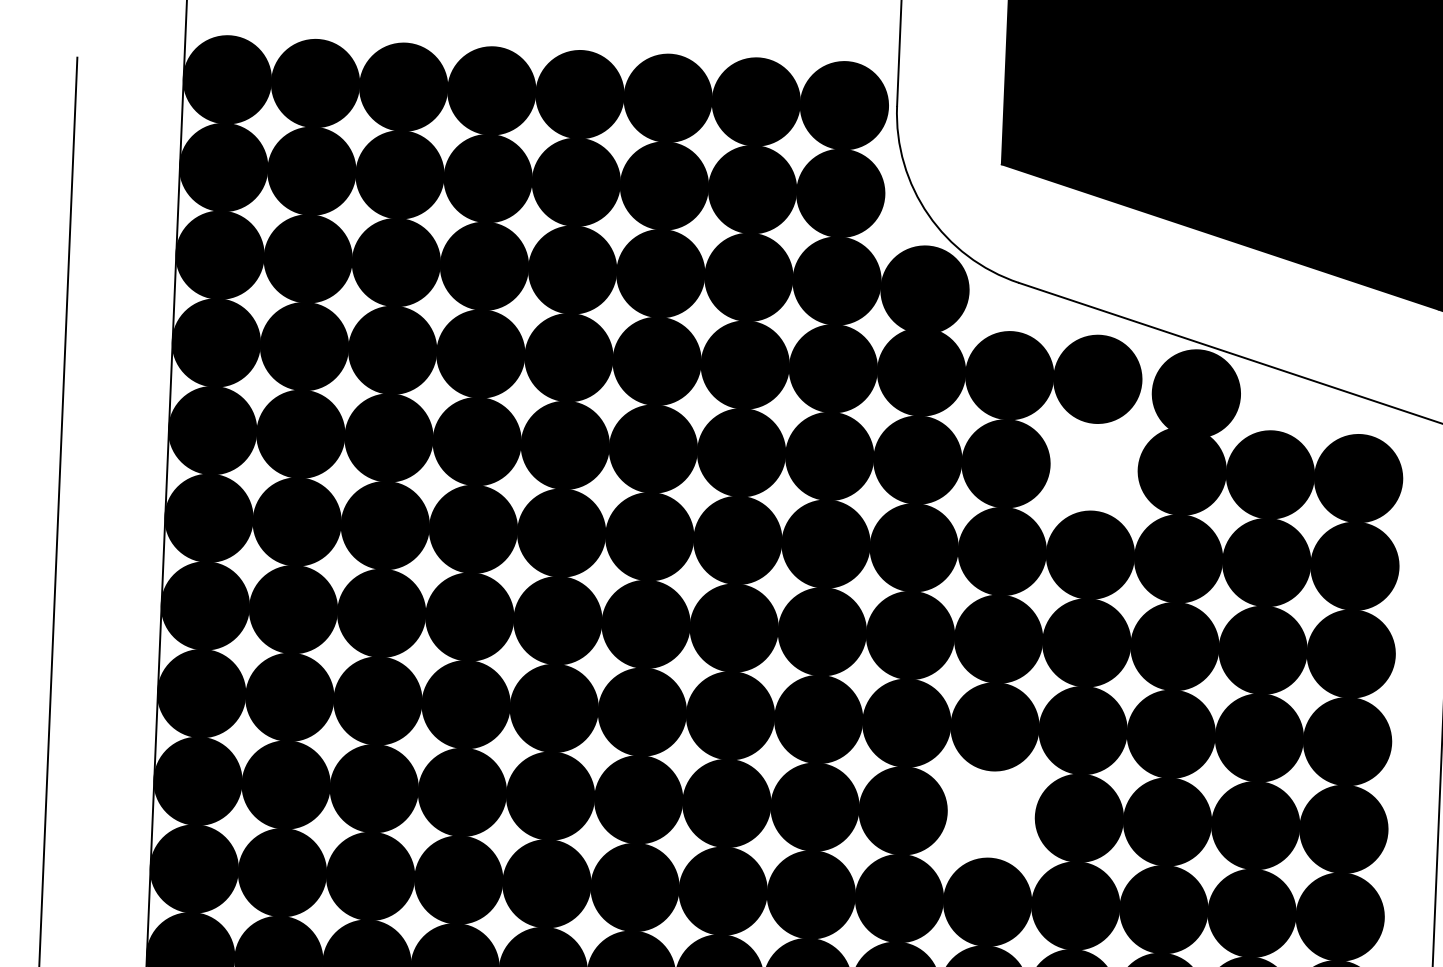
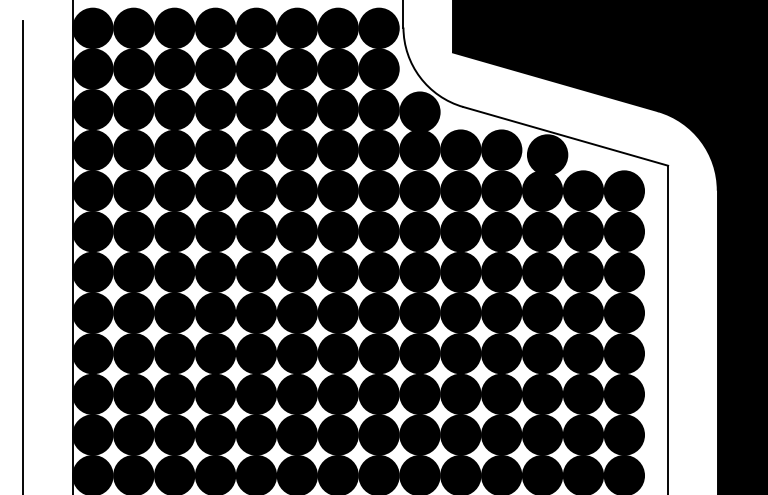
fill: (1093, 466) -> (501, 190), added
fill: (990, 814) -> (460, 353), added

